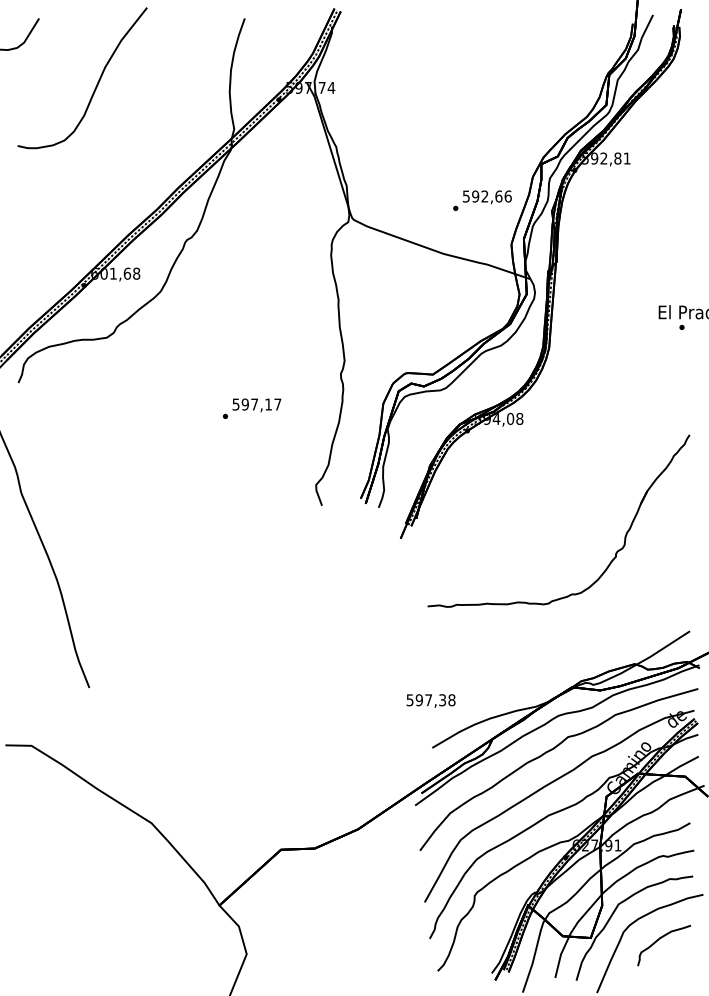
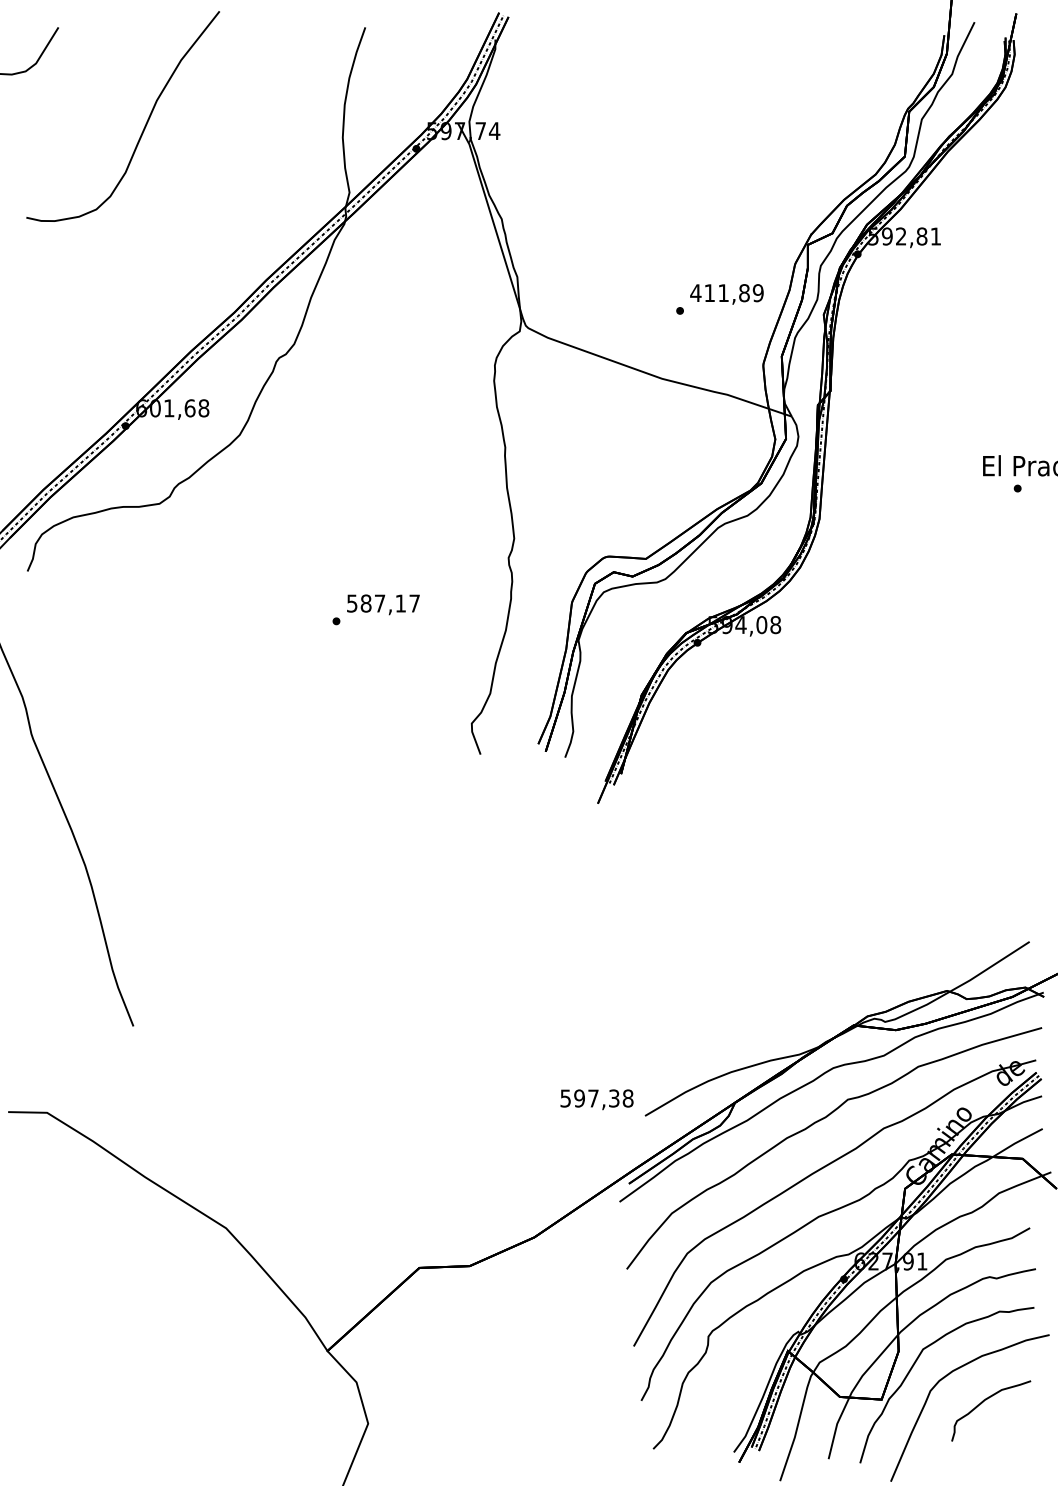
text: (486, 196) -> (725, 293), 592,66 -> 411,89
text: (244, 404) -> (364, 603), 597,17 -> 587,17
part: (615, 552) -> (918, 824), removed
text: (430, 700) -> (596, 1098), moved

